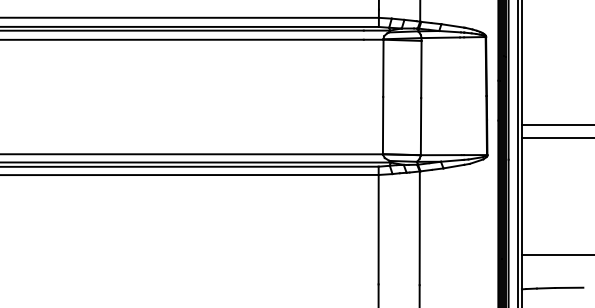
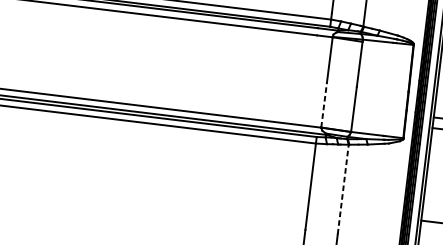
line: (383, 125) -> (324, 104), solid -> dashed
line: (419, 228) -> (343, 189), solid -> dashed

